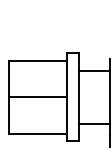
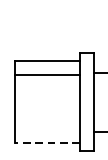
line: (37, 97) -> (47, 75), moved
line: (37, 133) -> (47, 142), solid -> dashed

